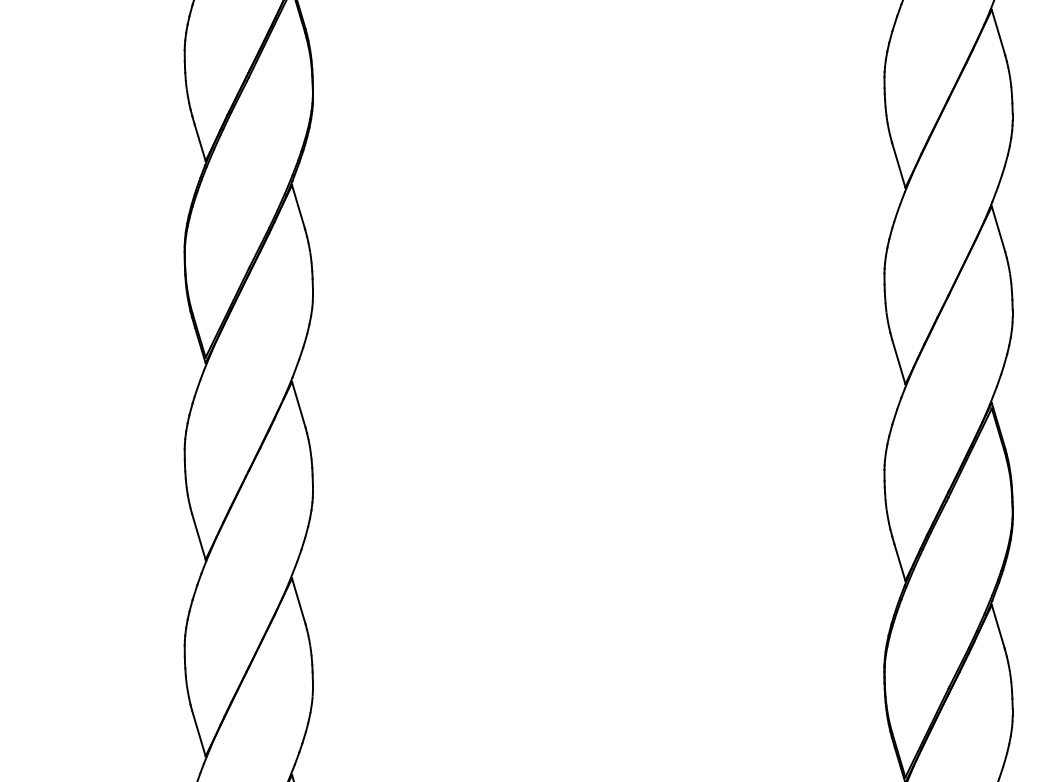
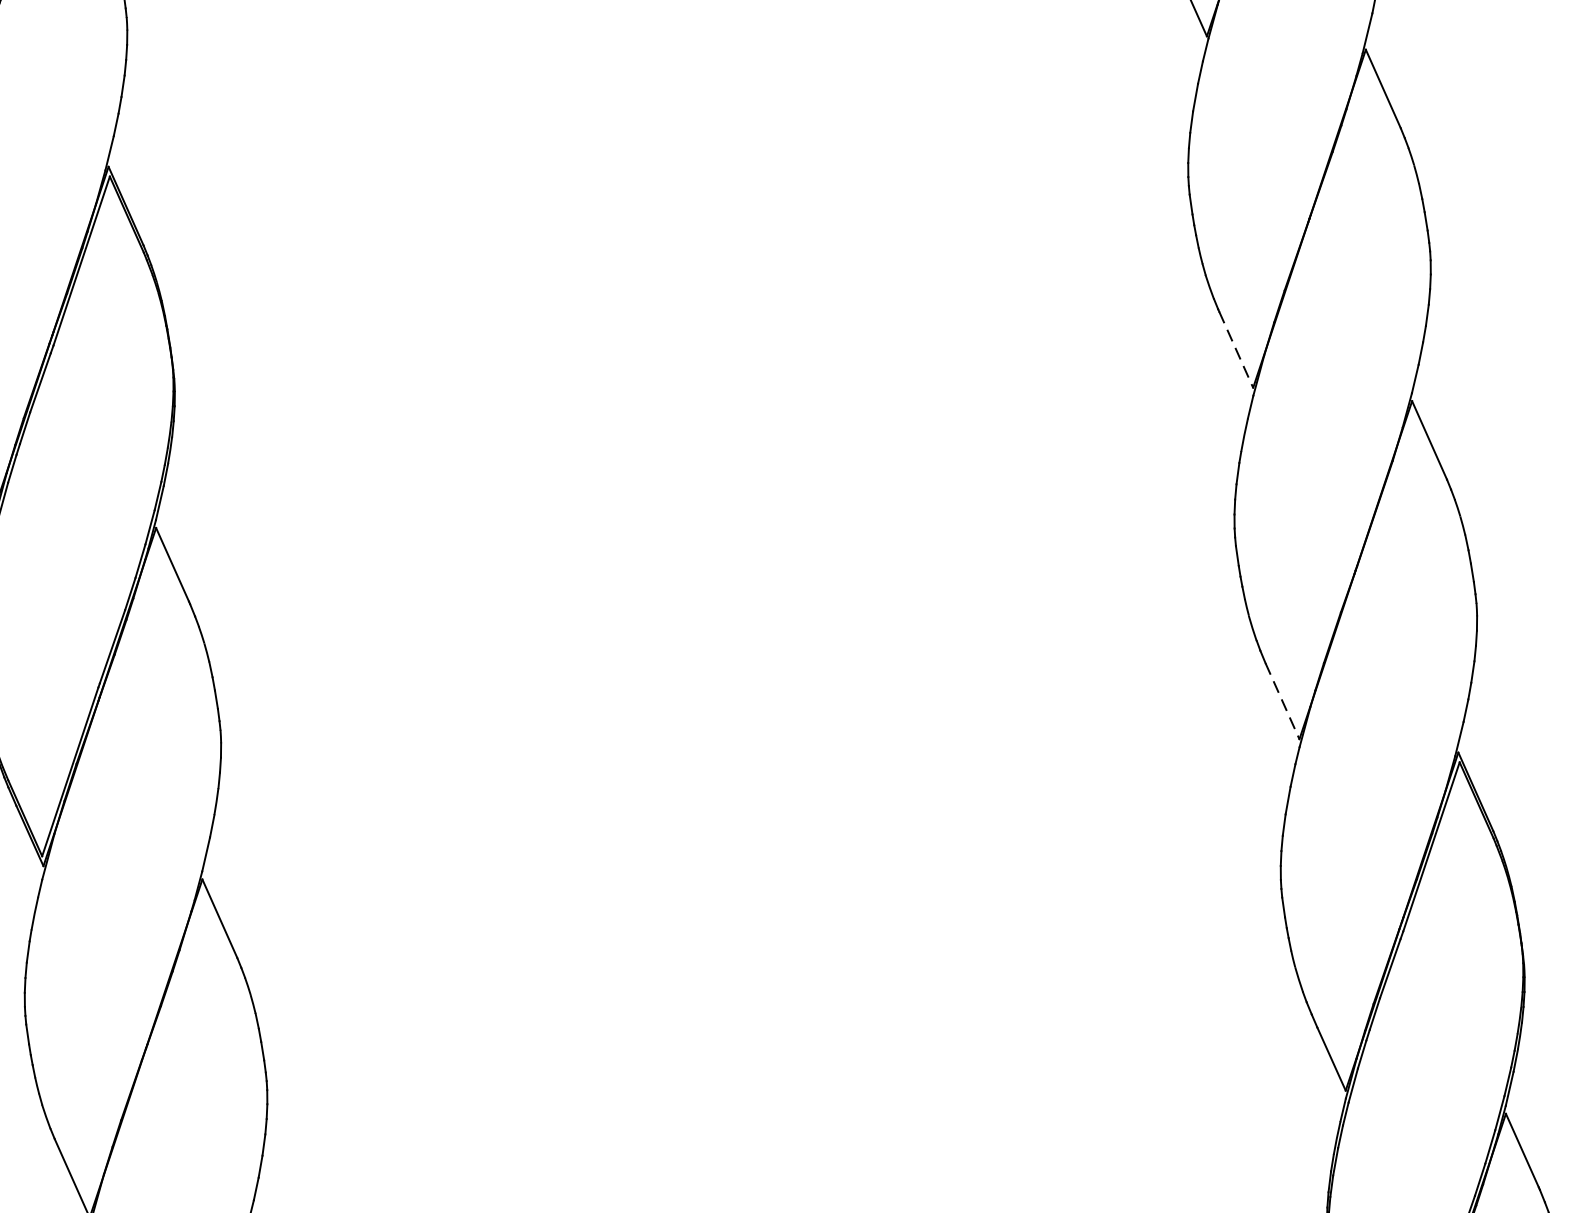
line: (898, 165) -> (1235, 349), solid -> dashed
line: (898, 362) -> (1281, 702), solid -> dashed

